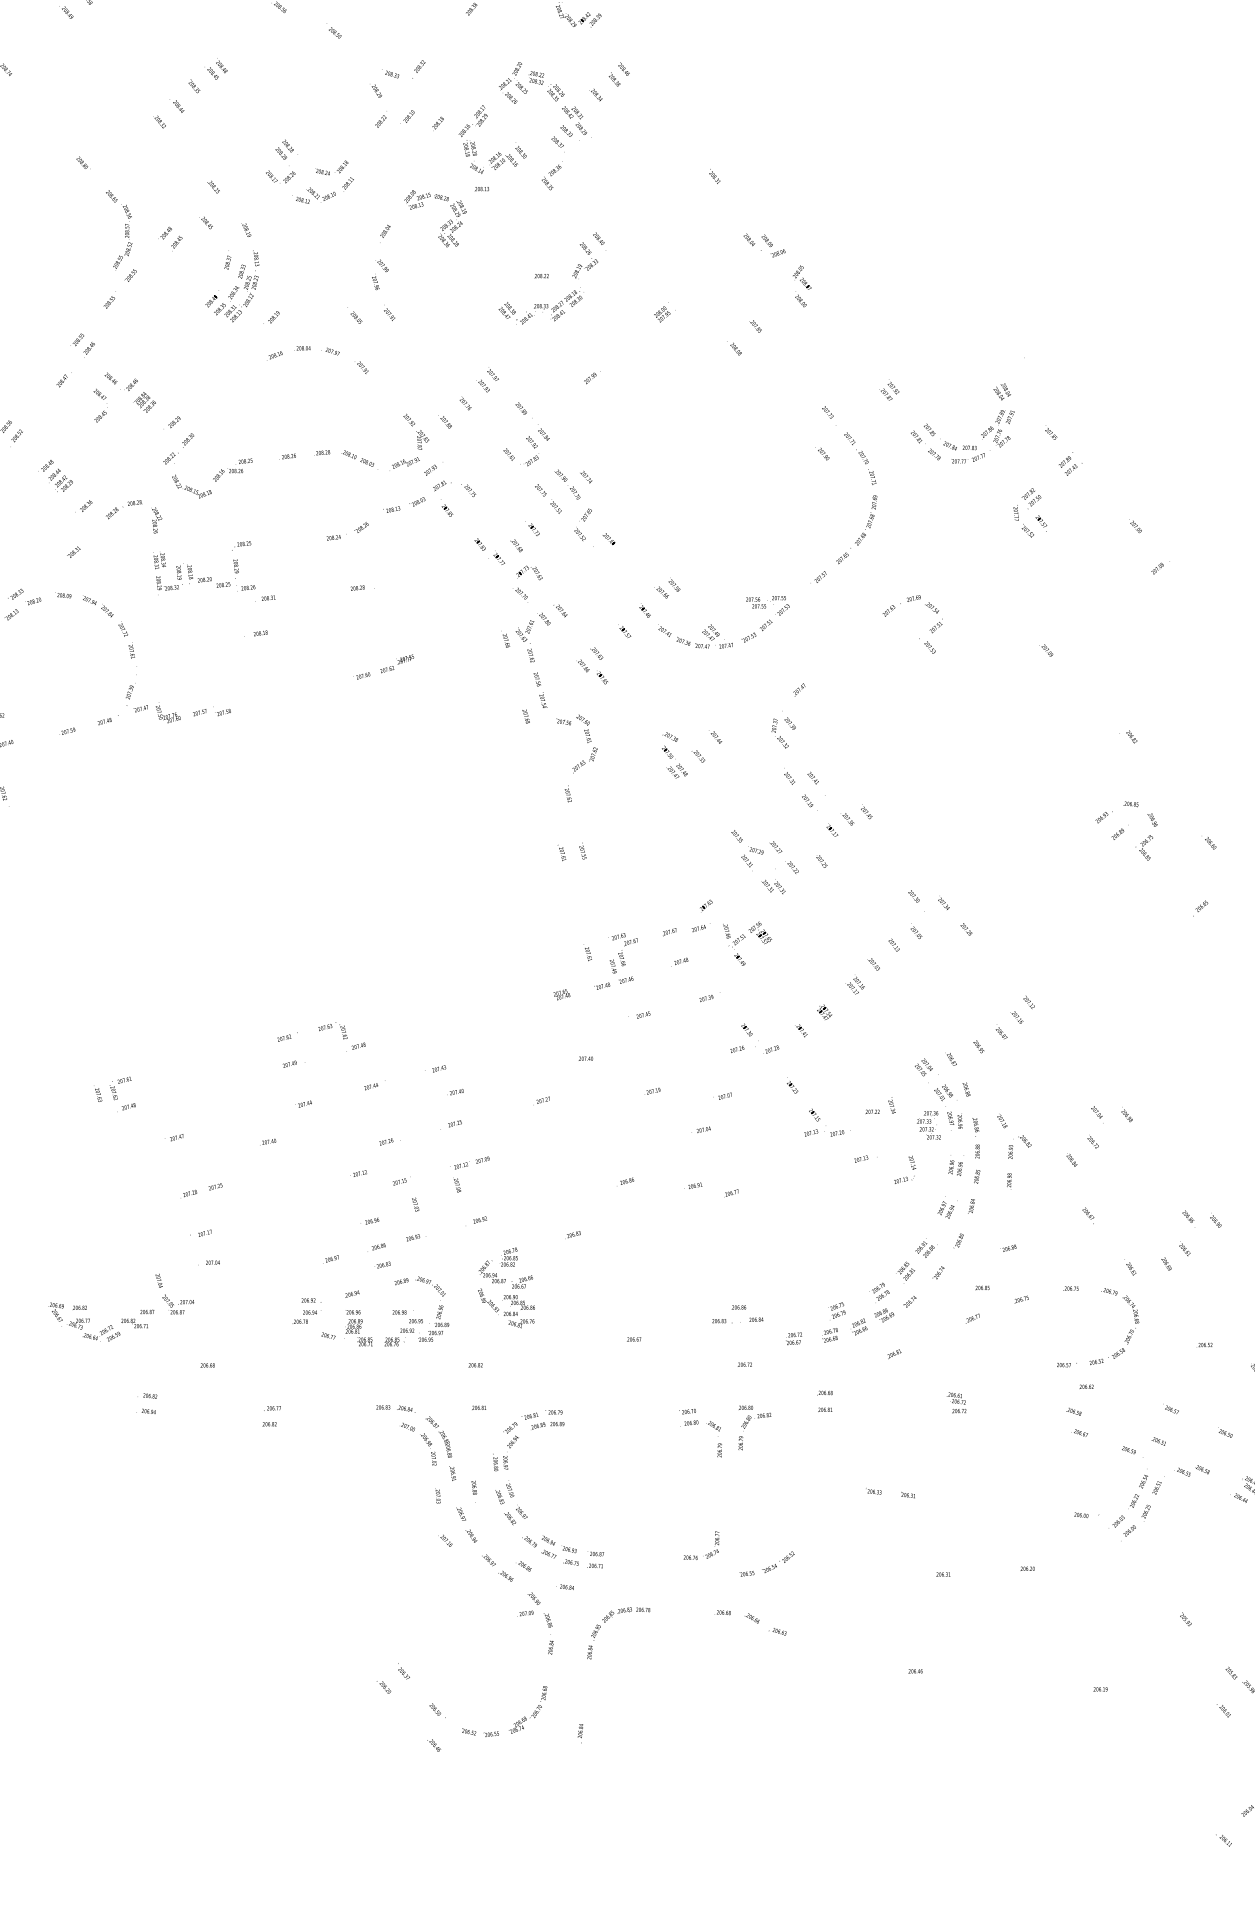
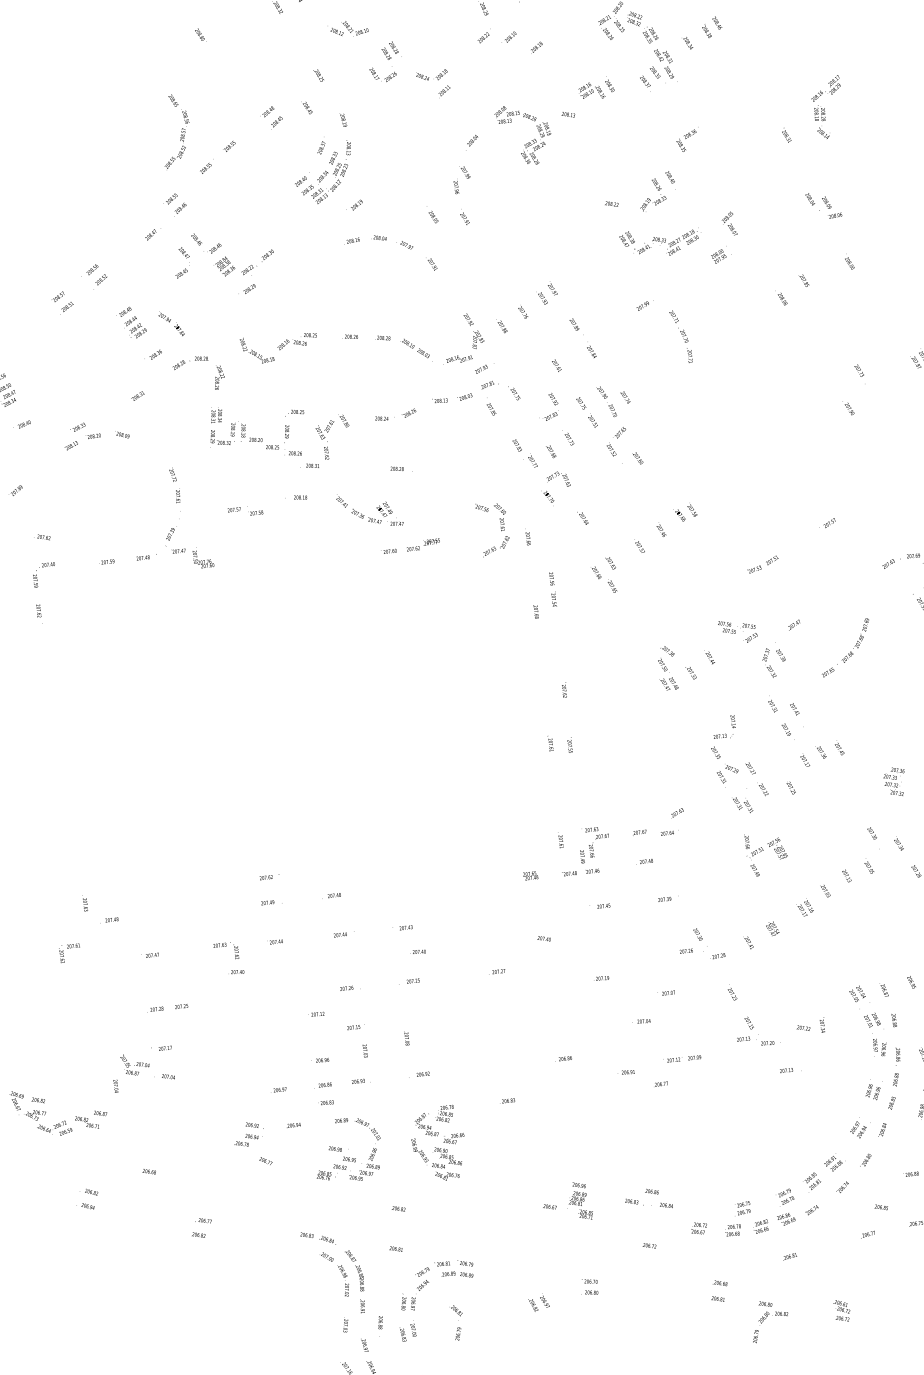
text: (472, 139) -> (823, 105), moved
text: (551, 175) -> (686, 138), moved
text: (313, 195) -> (347, 28), moved
text: (119, 230) -> (175, 133), moved
text: (802, 277) -> (730, 223), moved
text: (540, 305) -> (658, 239), moved
text: (178, 448) -> (257, 261), moved
text: (529, 451) -> (549, 407), moved
text: (860, 458) -> (681, 336), moved
text: (856, 529) -> (845, 647), moved
text: (767, 605) -> (737, 631), moved
text: (98, 606) -> (172, 324), moved
text: (695, 636) -> (369, 510), moved
text: (532, 637) -> (330, 436), moved
text: (211, 711) -> (245, 510), moved
text: (576, 743) -> (490, 529), moved
text: (747, 943) -> (764, 856), moved
text: (332, 1030) -> (226, 949), moved
text: (120, 1088) -> (68, 953), moved
text: (928, 1125) -> (893, 781), moved
text: (469, 1162) -> (681, 1058), moved
text: (905, 1169) -> (725, 726), moved
text: (178, 1304) -> (134, 1065), moved
text: (358, 1328) -> (581, 1201), moved
text: (754, 1427) -> (770, 1323), moved
text: (713, 1439) -> (453, 1322), moved
text: (515, 1516) -> (538, 1304), moved

